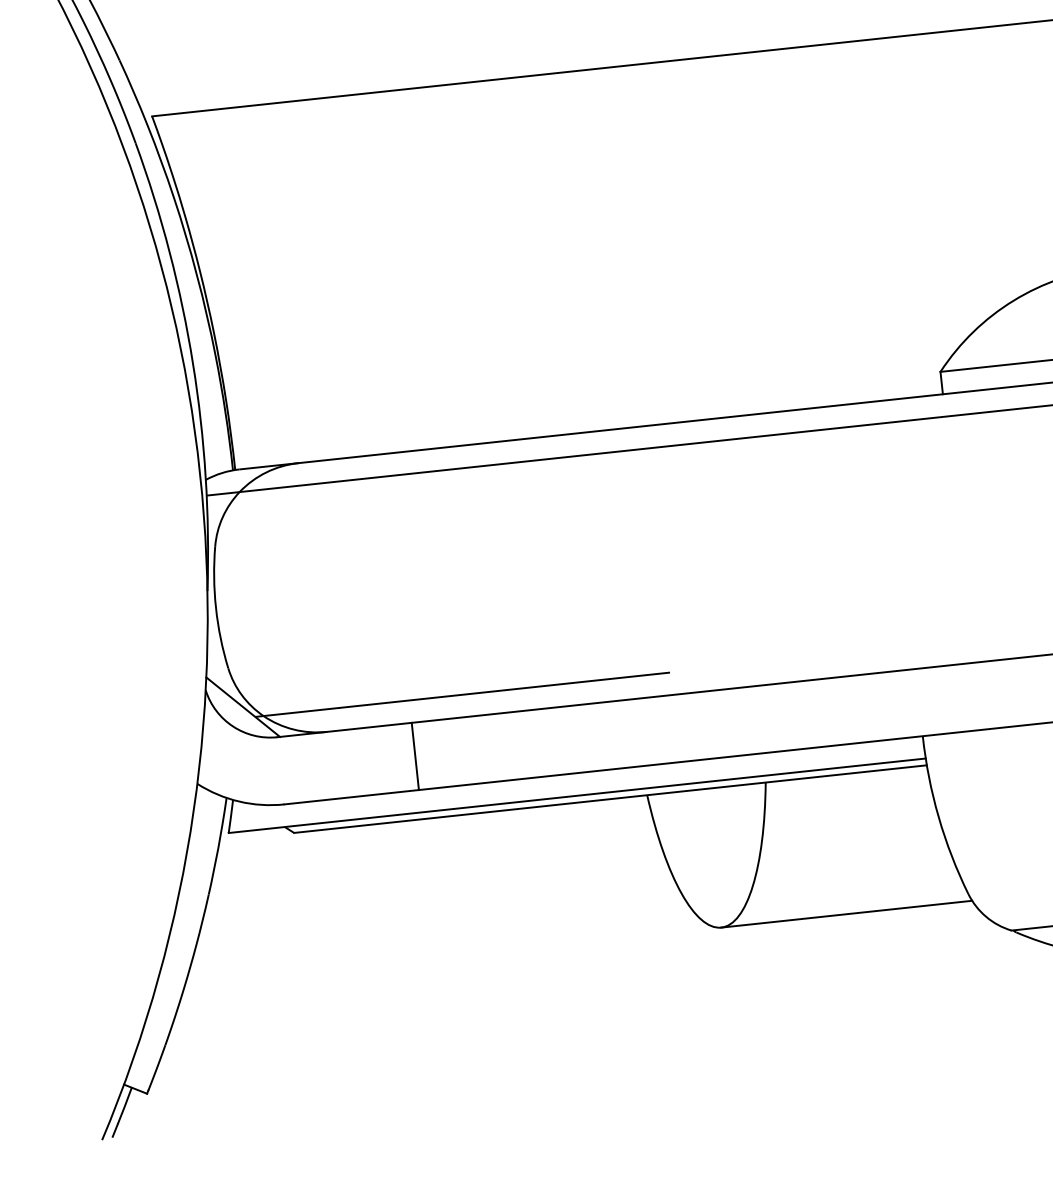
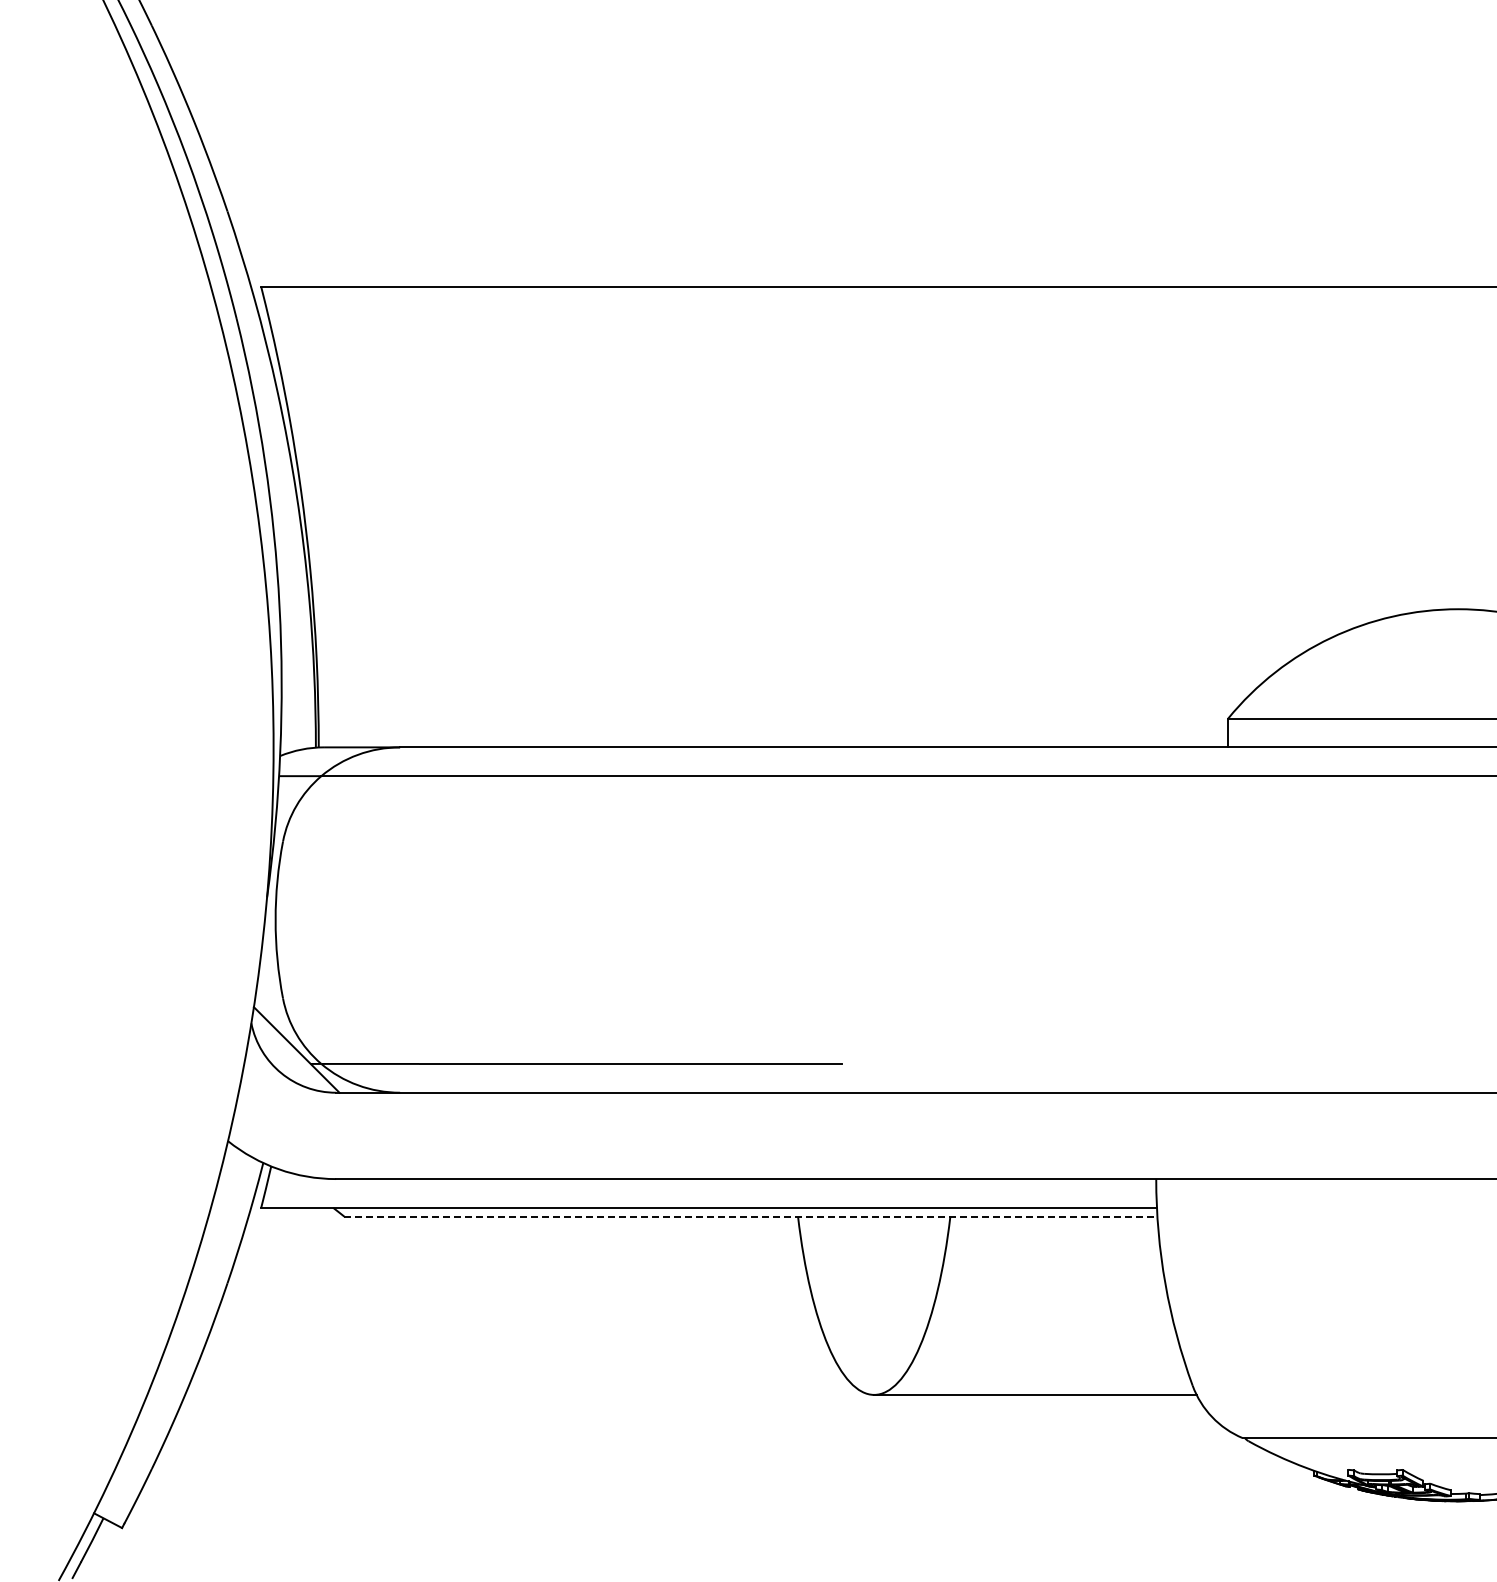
line: (415, 756) -> (508, 1135), removed
line: (610, 799) -> (750, 1216), solid -> dashed

